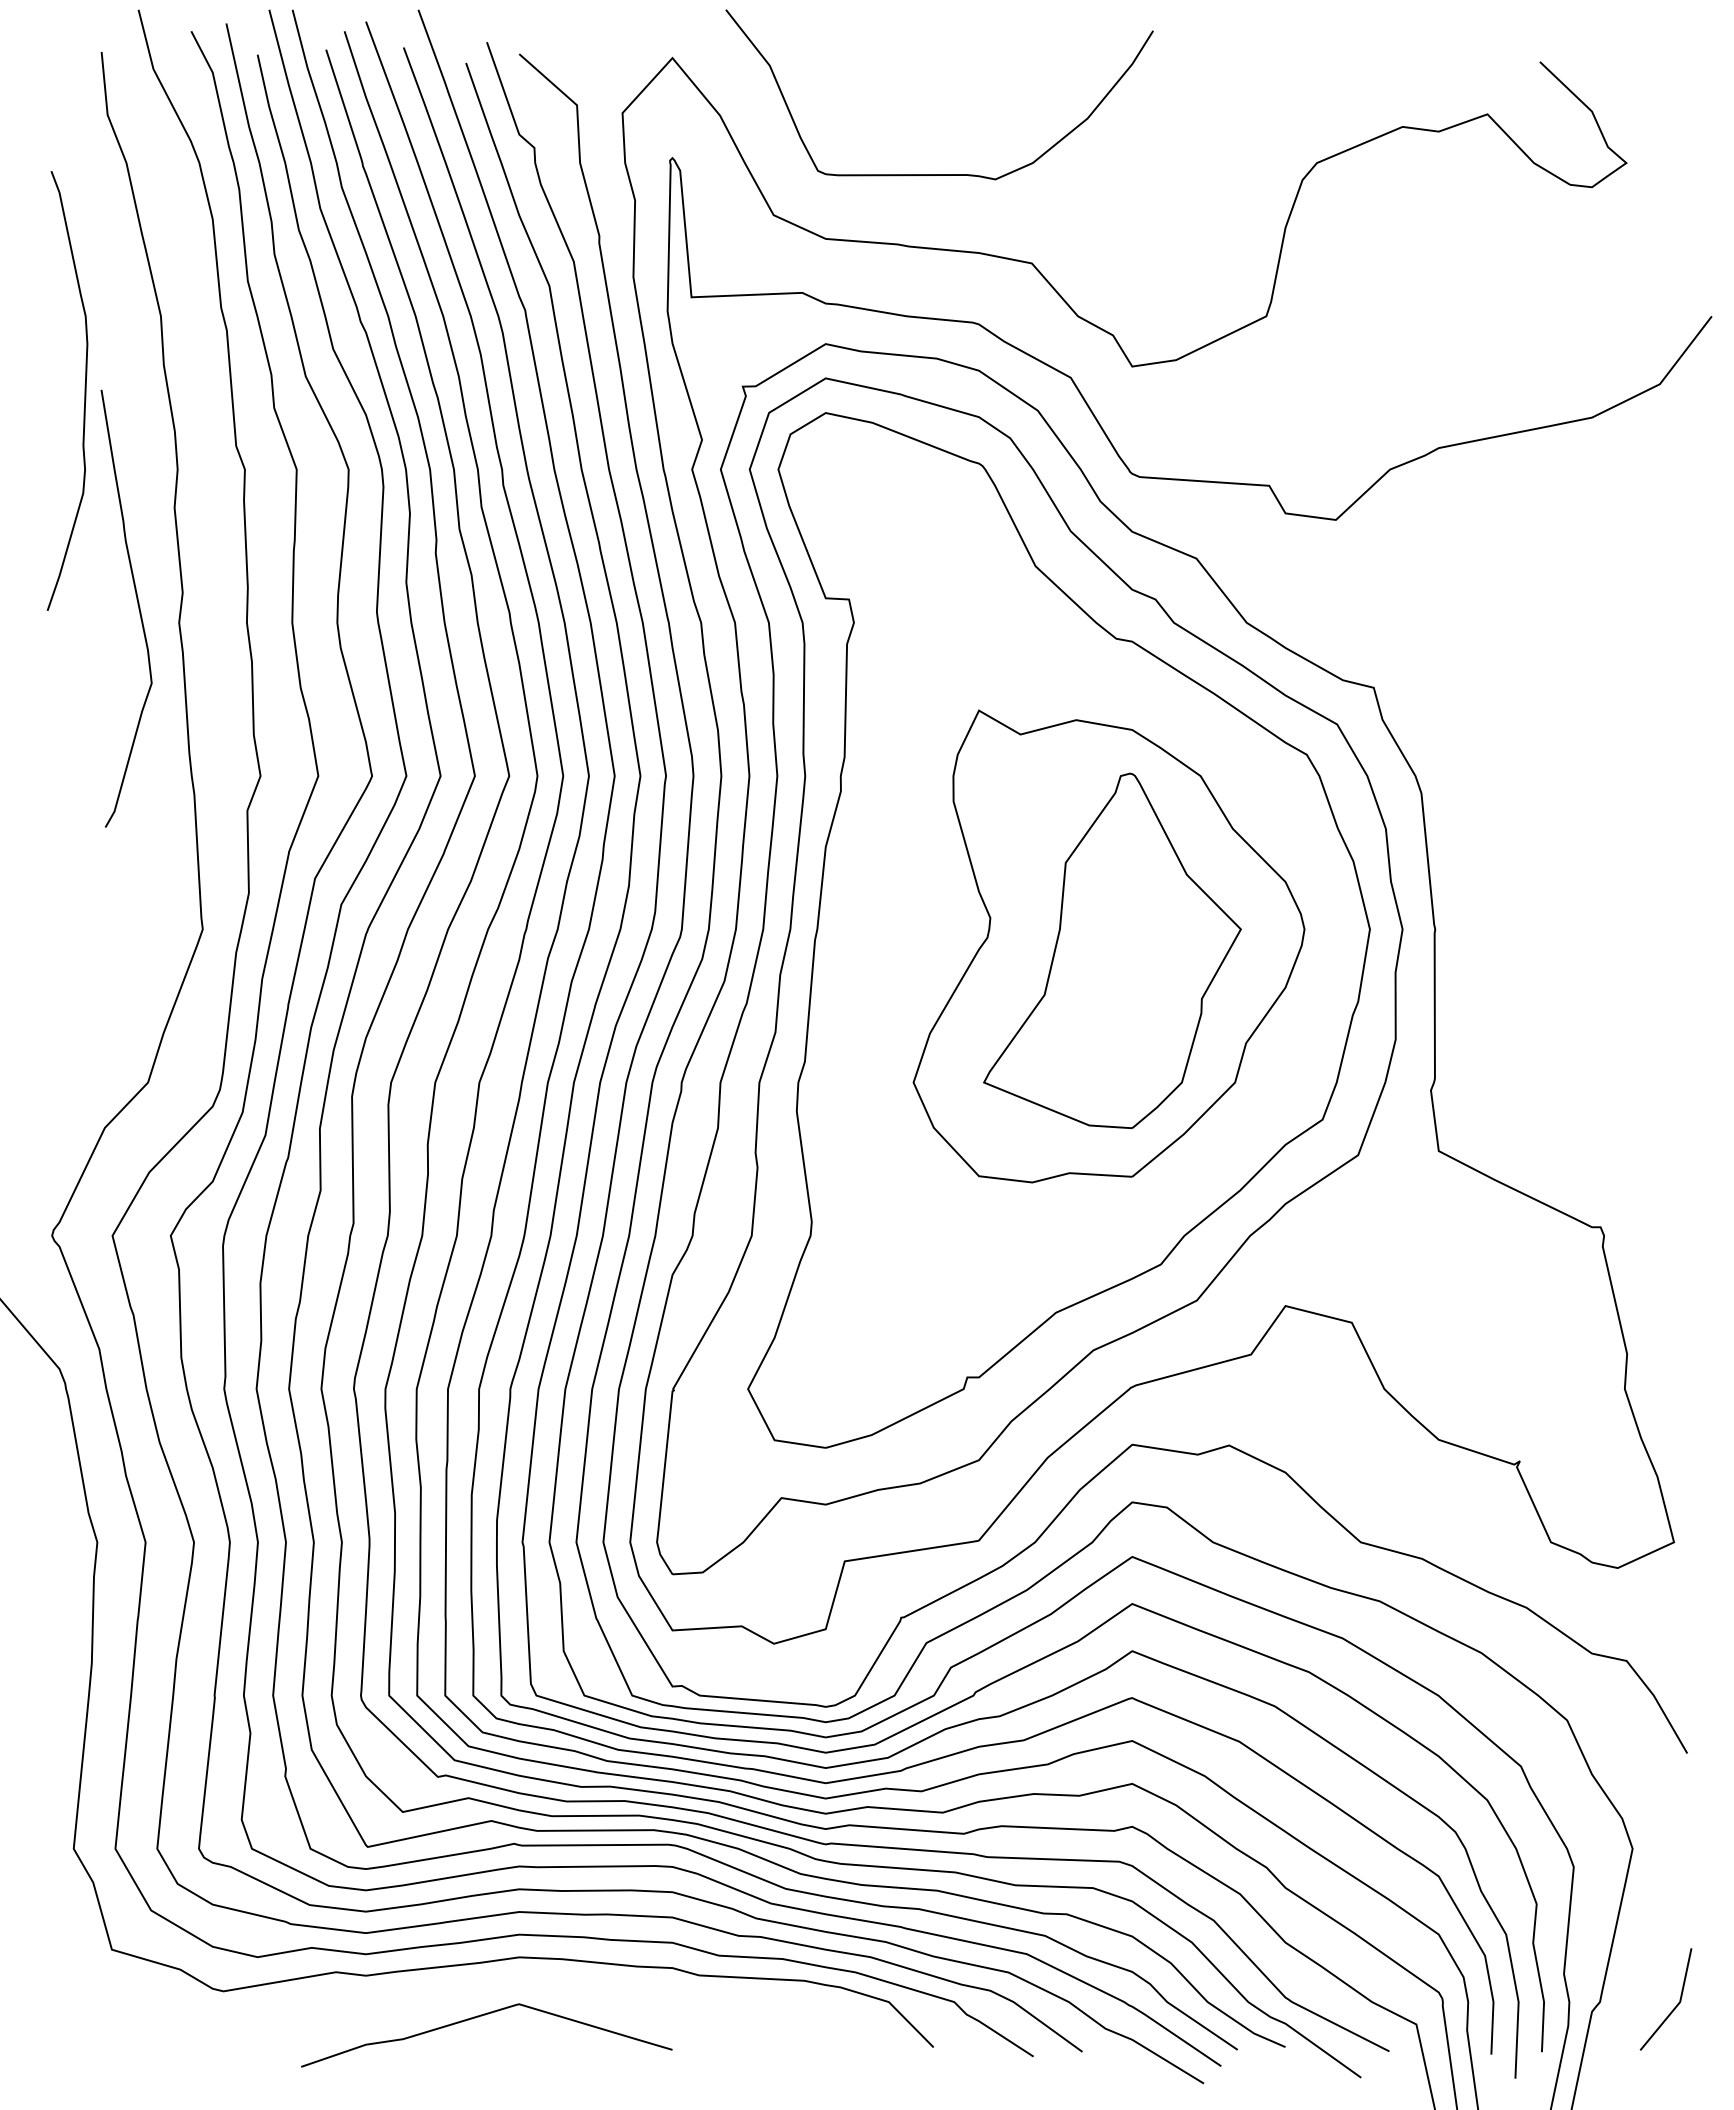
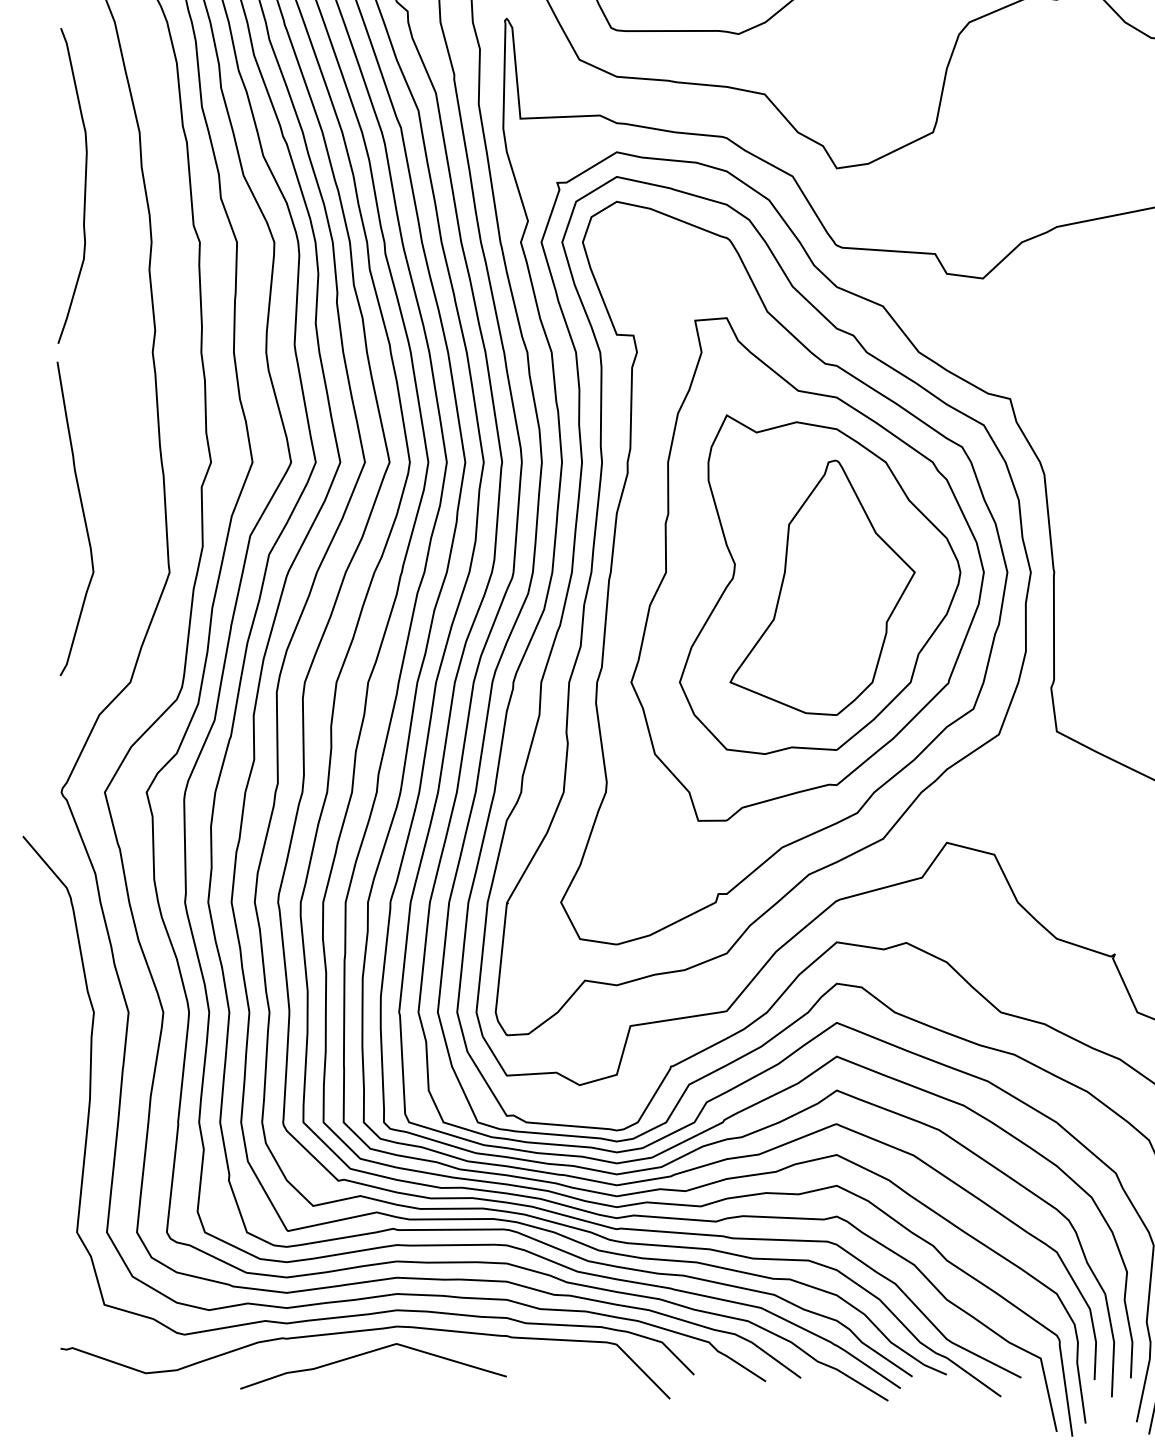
curve: (137, 604) -> (83, 515), moved
part: (1091, 925) -> (807, 569), added
curve: (467, 1987) -> (359, 1331), added

